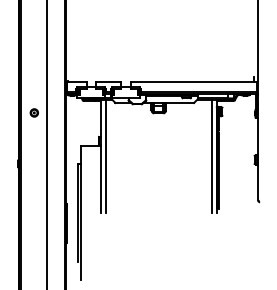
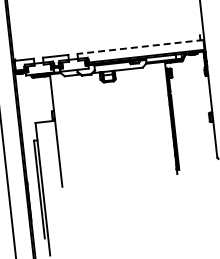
line: (193, 82) -> (140, 47), solid -> dashed
line: (105, 155) -> (60, 129), removed
line: (211, 155) -> (165, 117), removed

